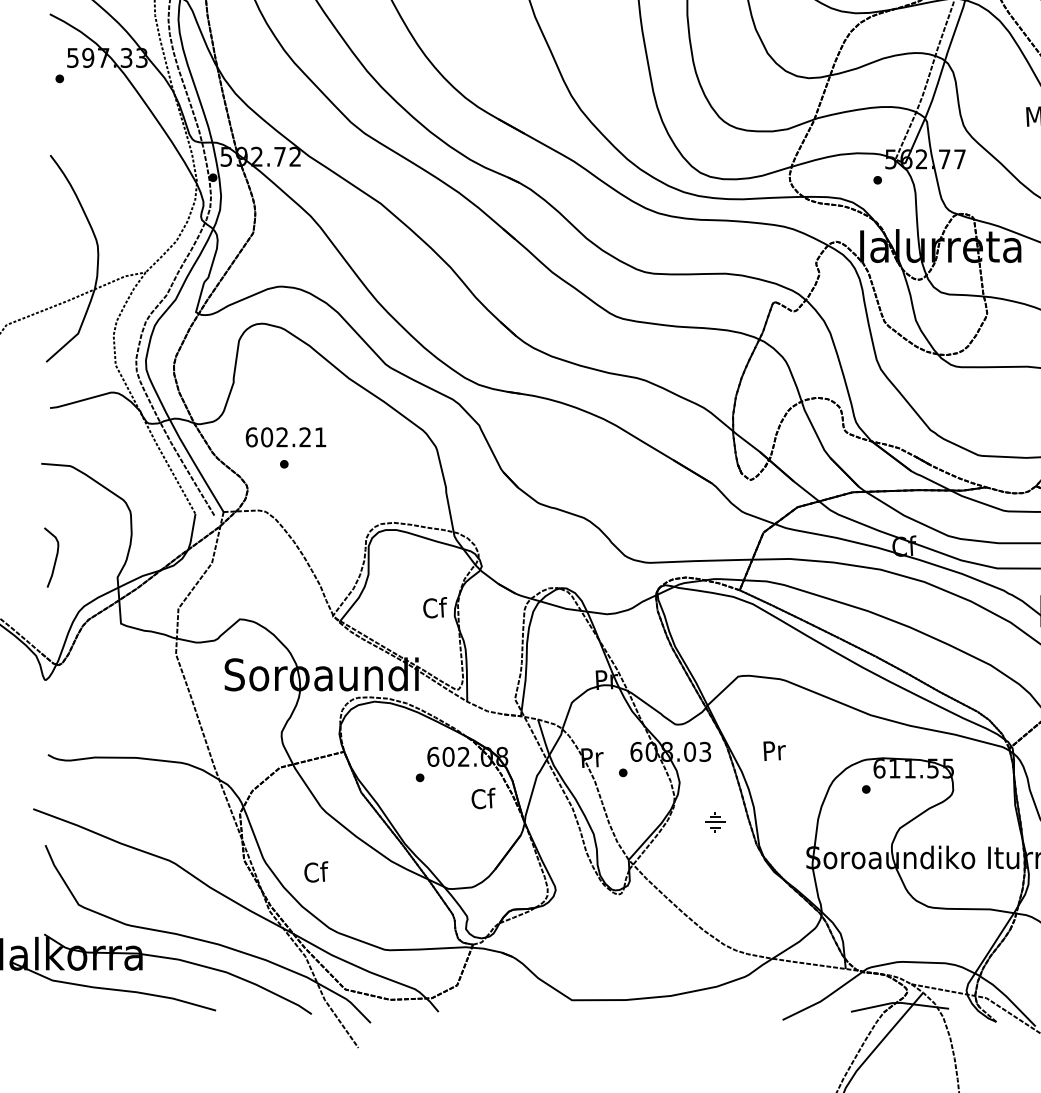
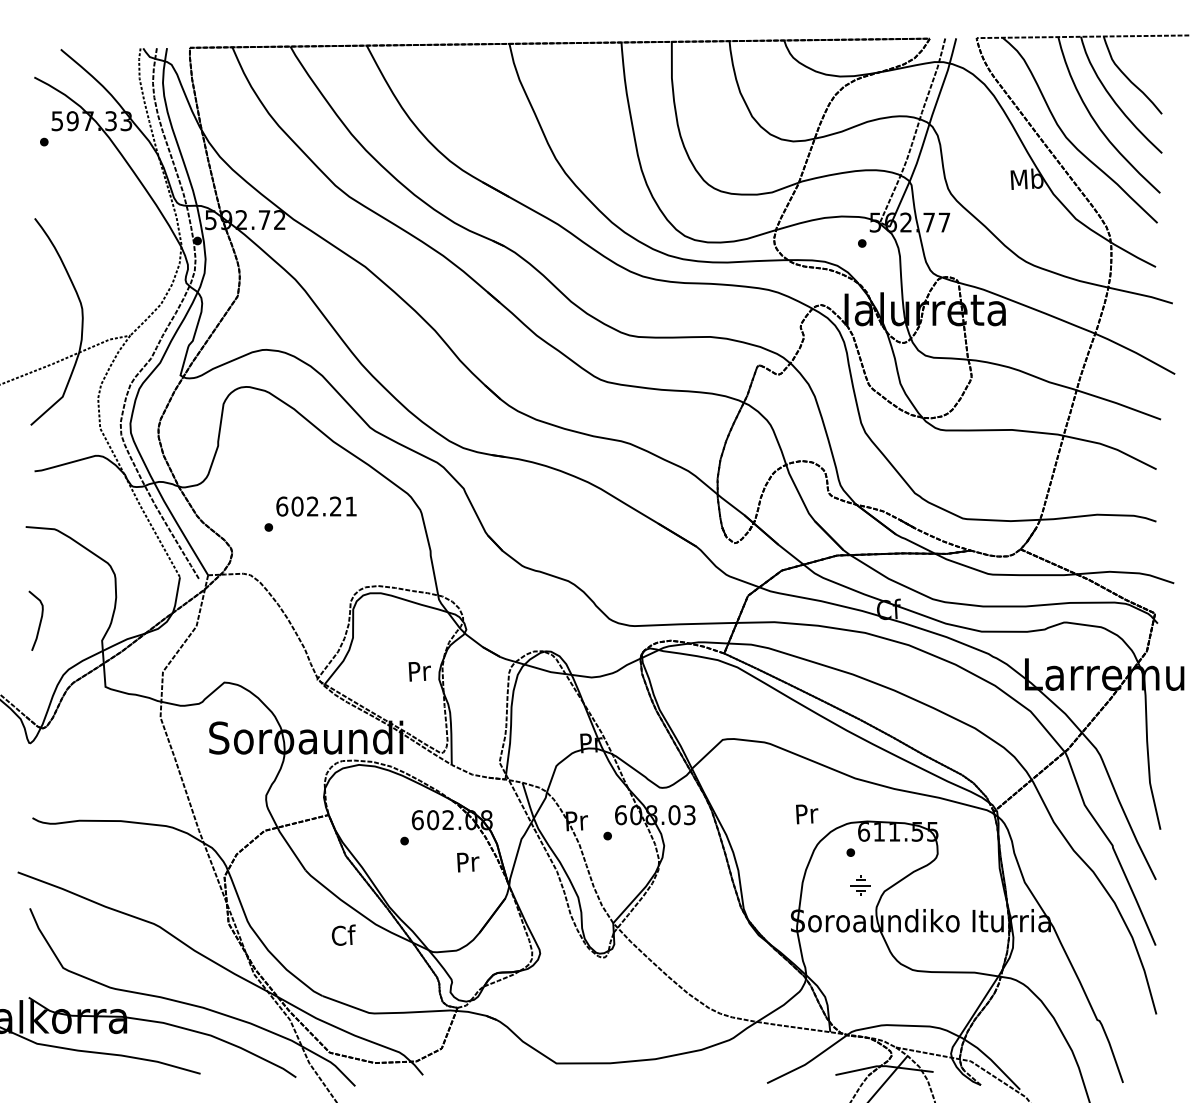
text: (286, 437) -> (316, 506), moved
text: (435, 607) -> (419, 670), Cf -> Pr
text: (775, 751) -> (807, 814), moved
text: (483, 798) -> (467, 861), Cf -> Pr
part: (715, 822) -> (860, 885), moved
text: (316, 871) -> (343, 934), moved

